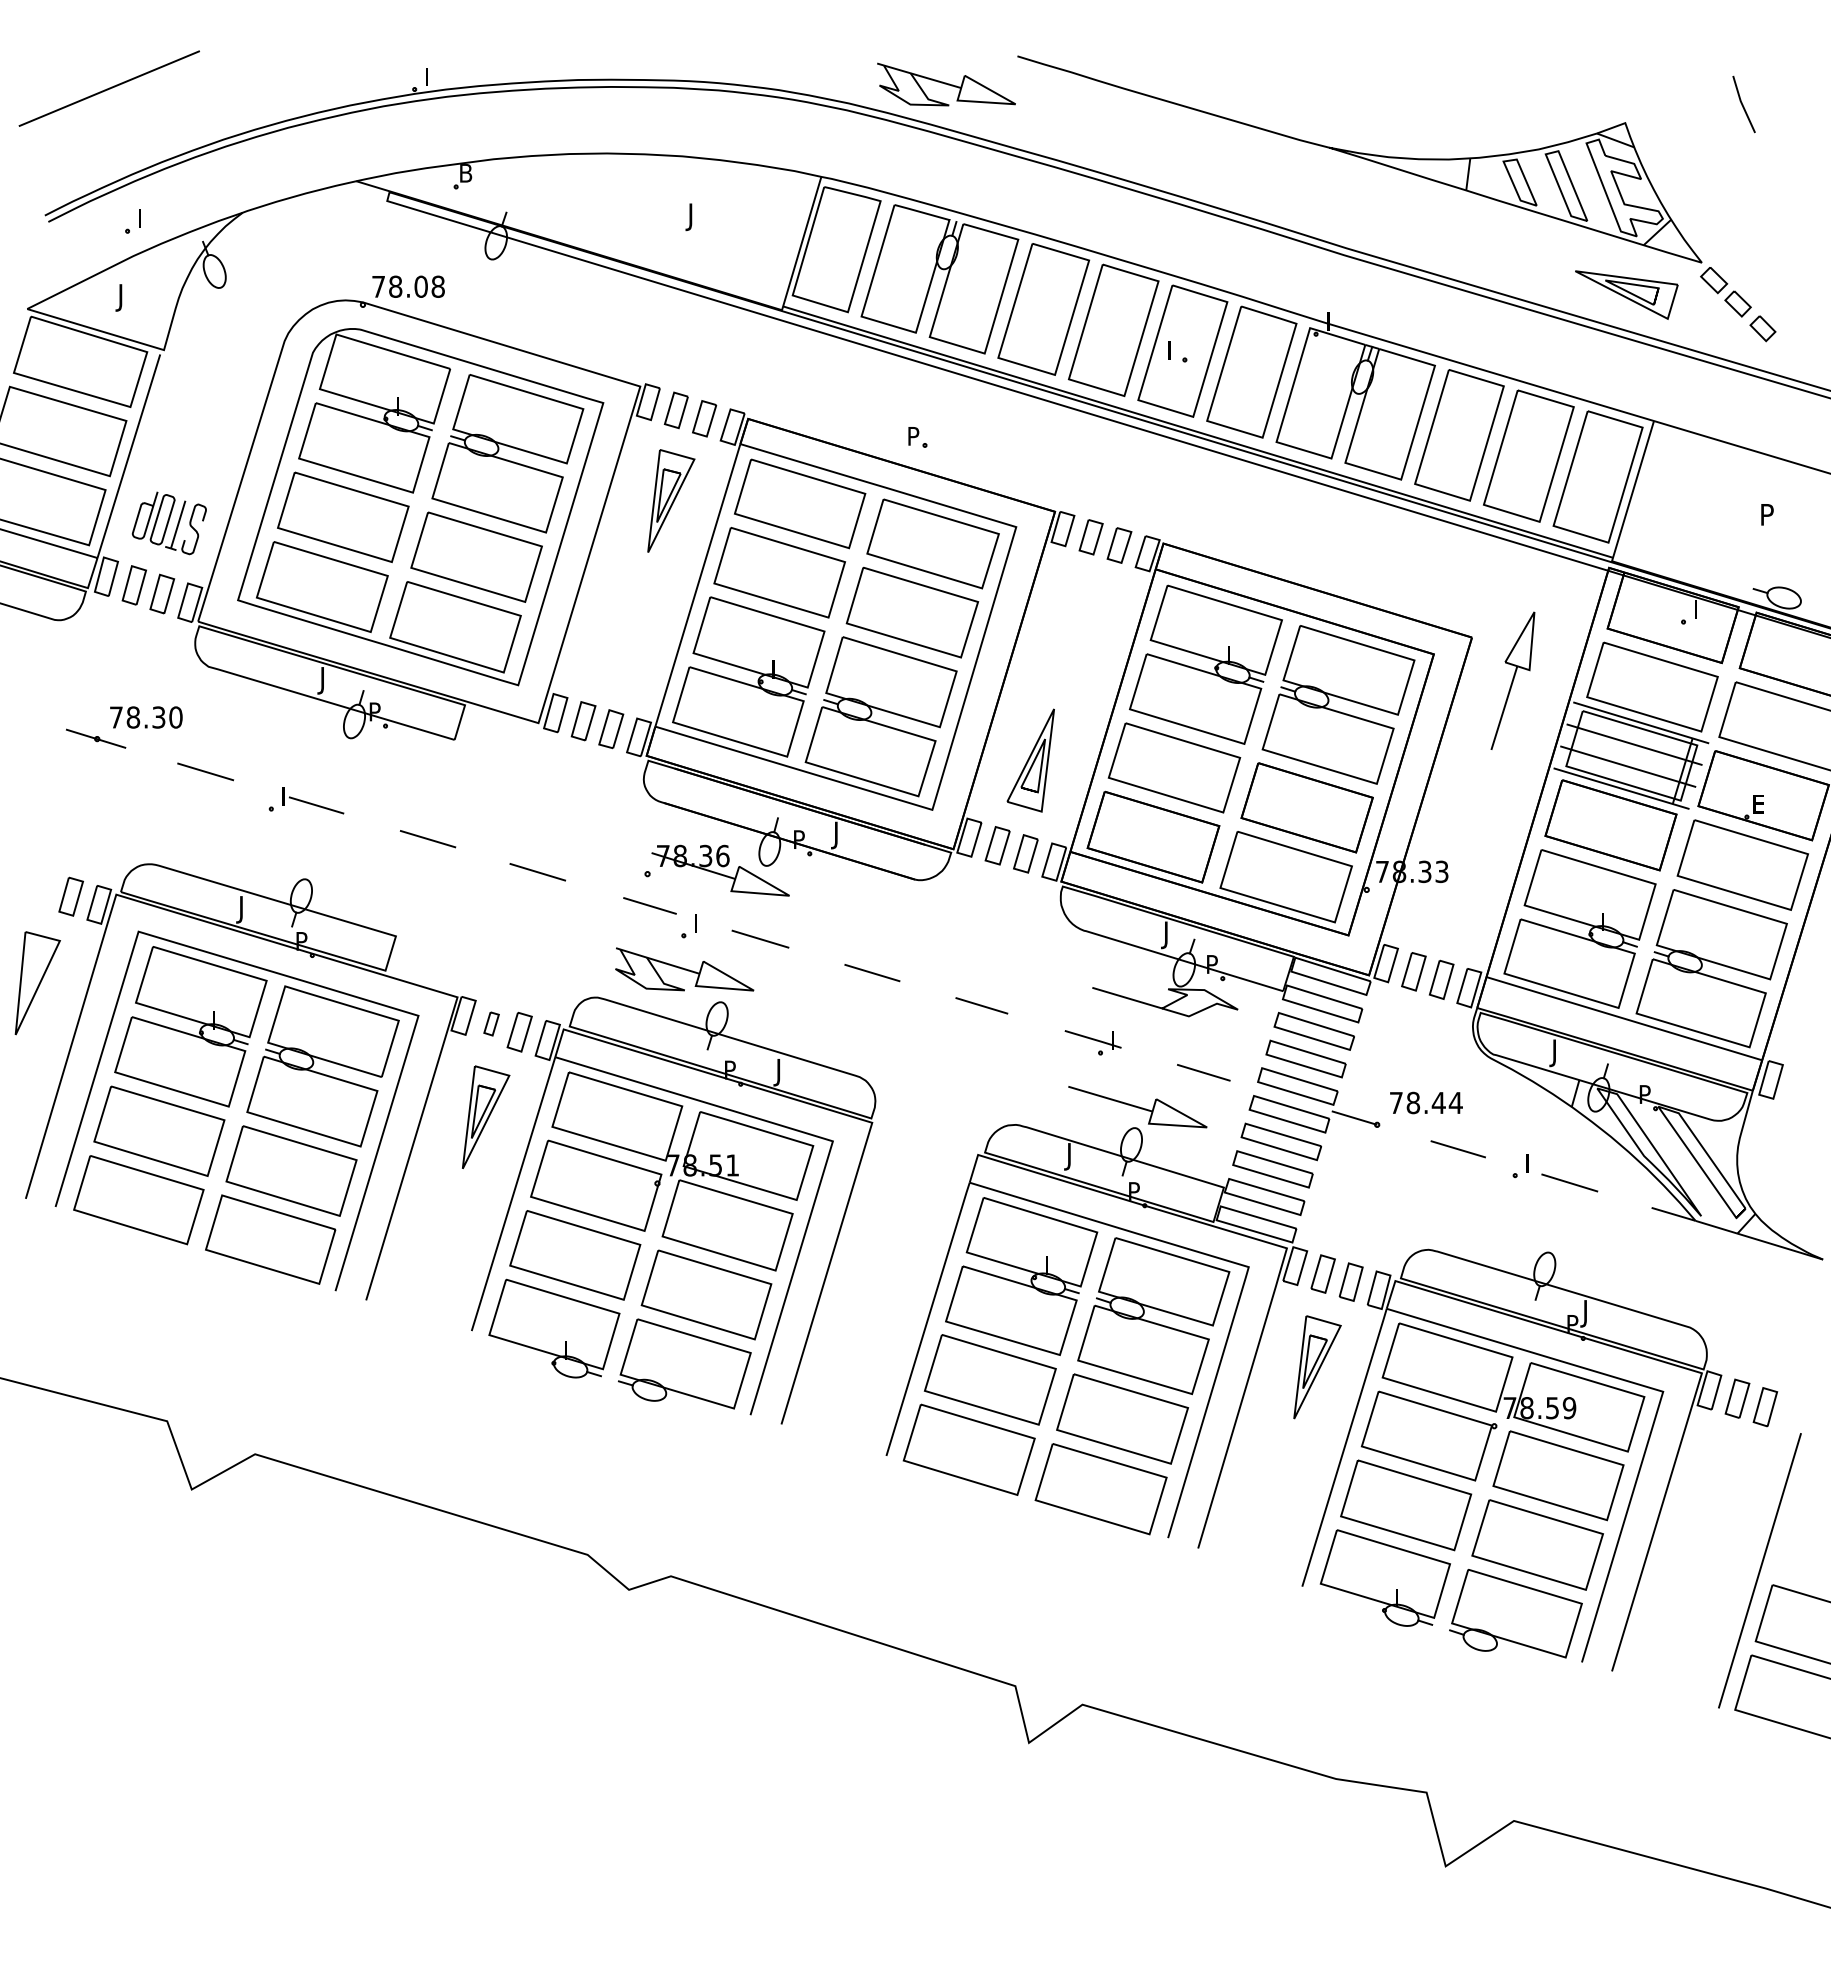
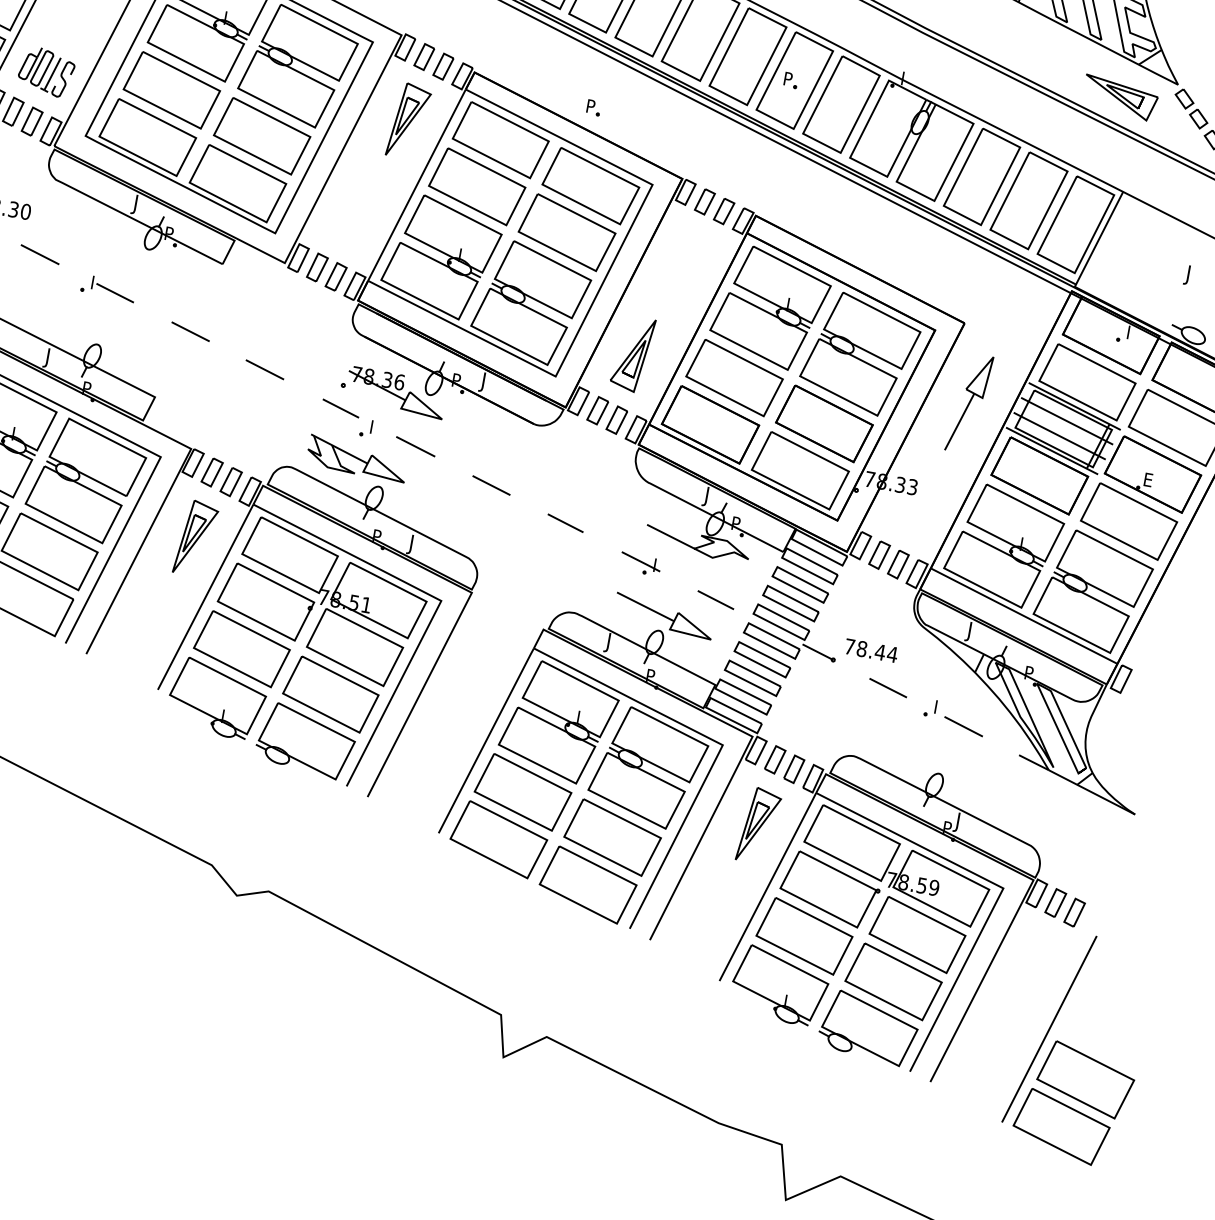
text: (1173, 350) -> (788, 78), I -> P
text: (1765, 517) -> (1190, 275), P -> J
part: (1512, 680) -> (968, 403), moved
part: (491, 1023) -> (212, 472), size x1.67

